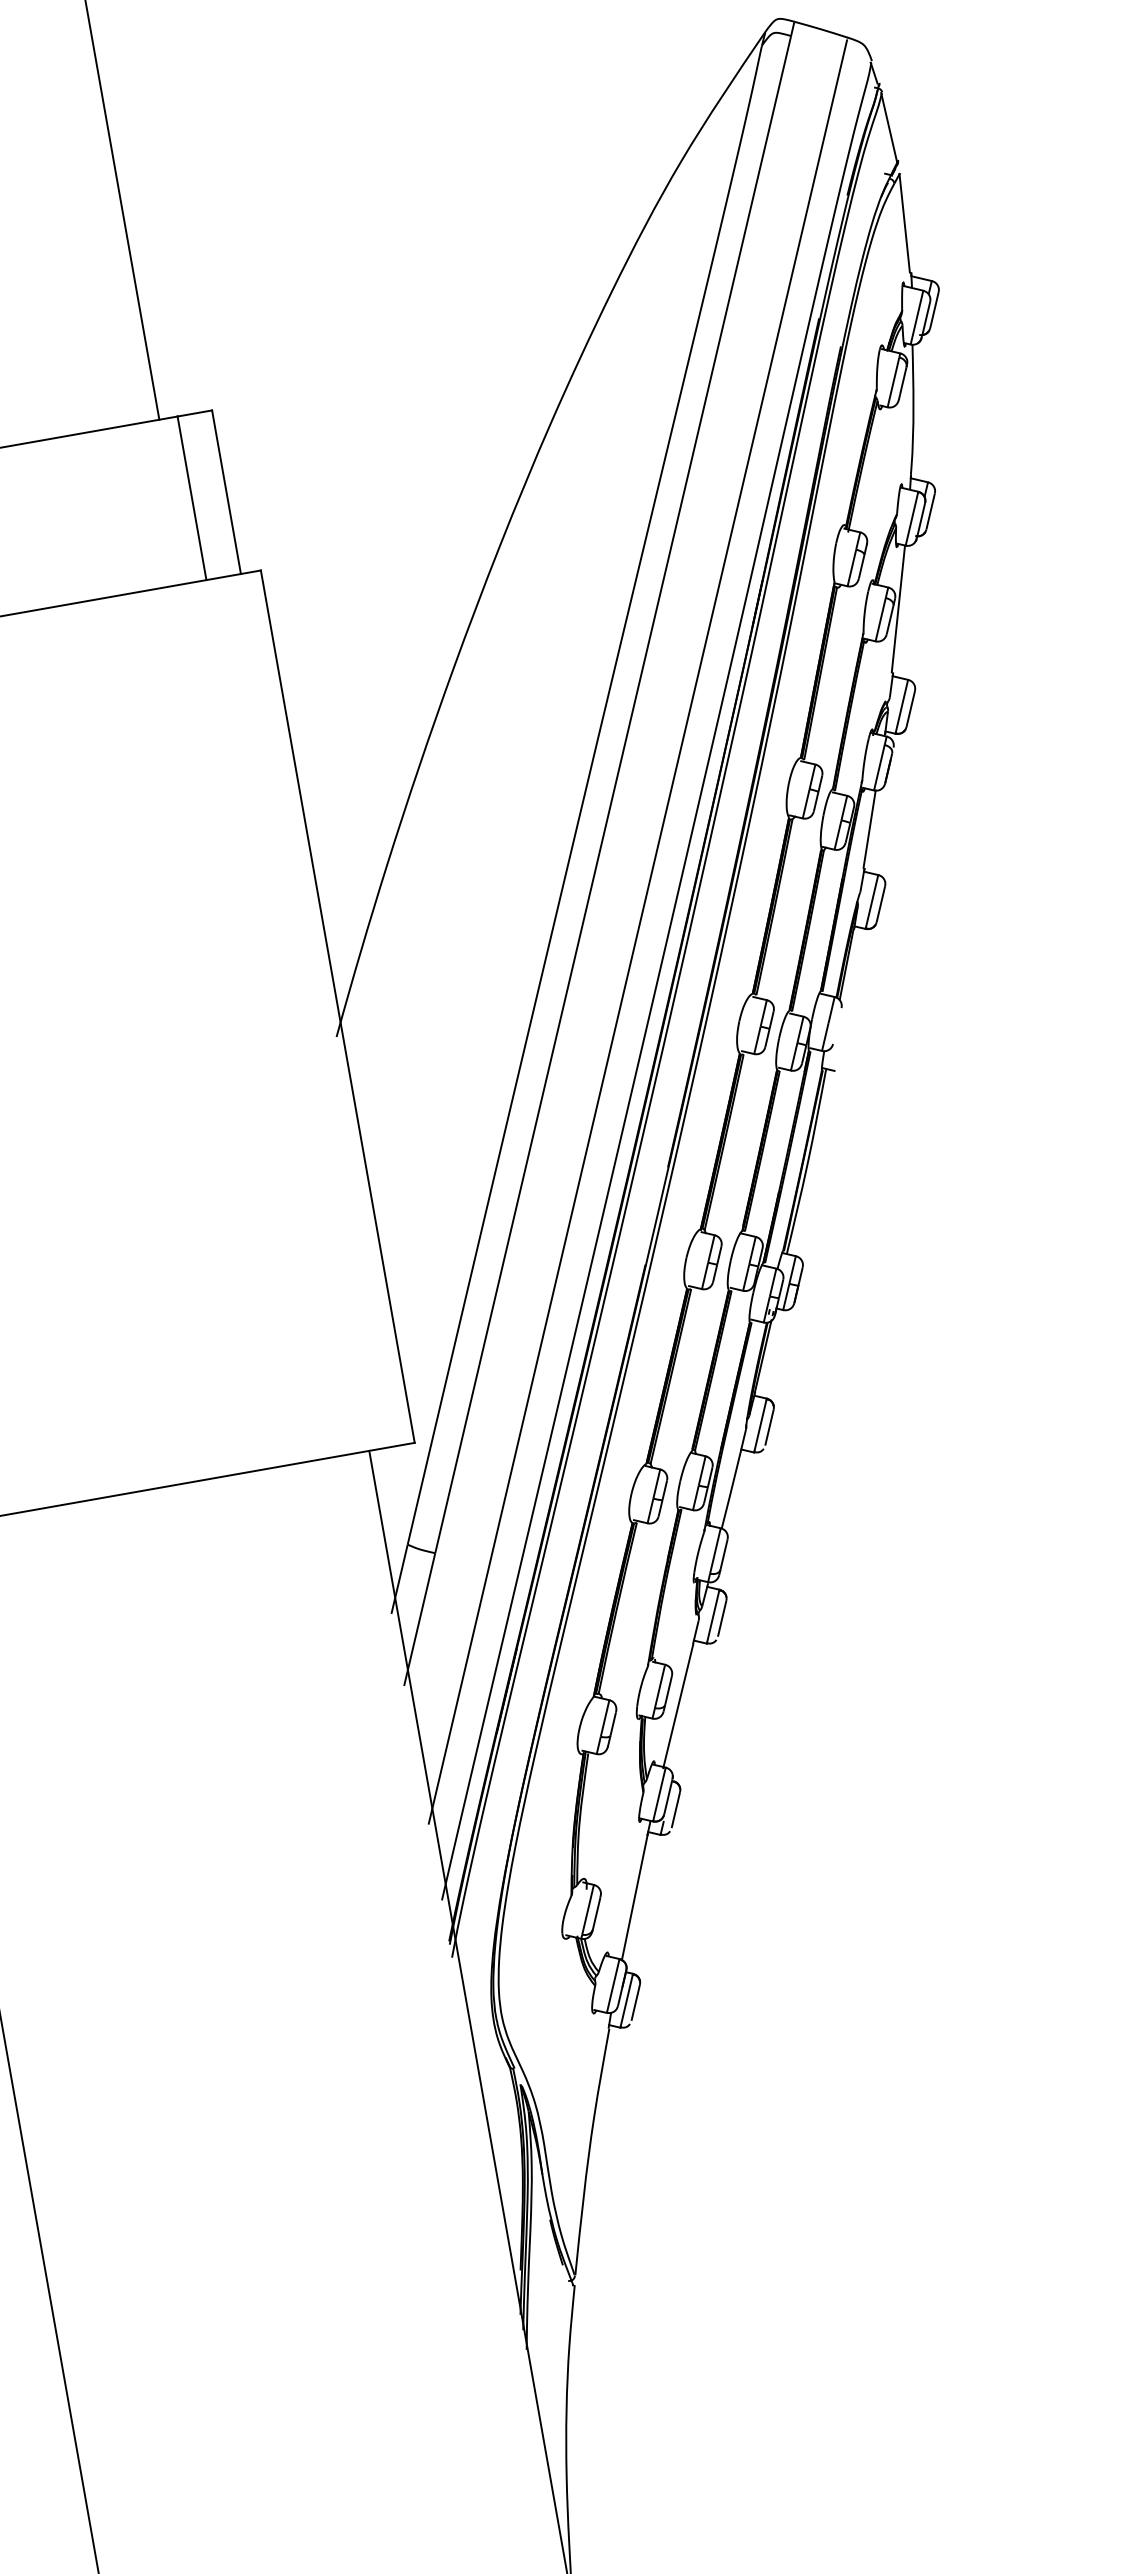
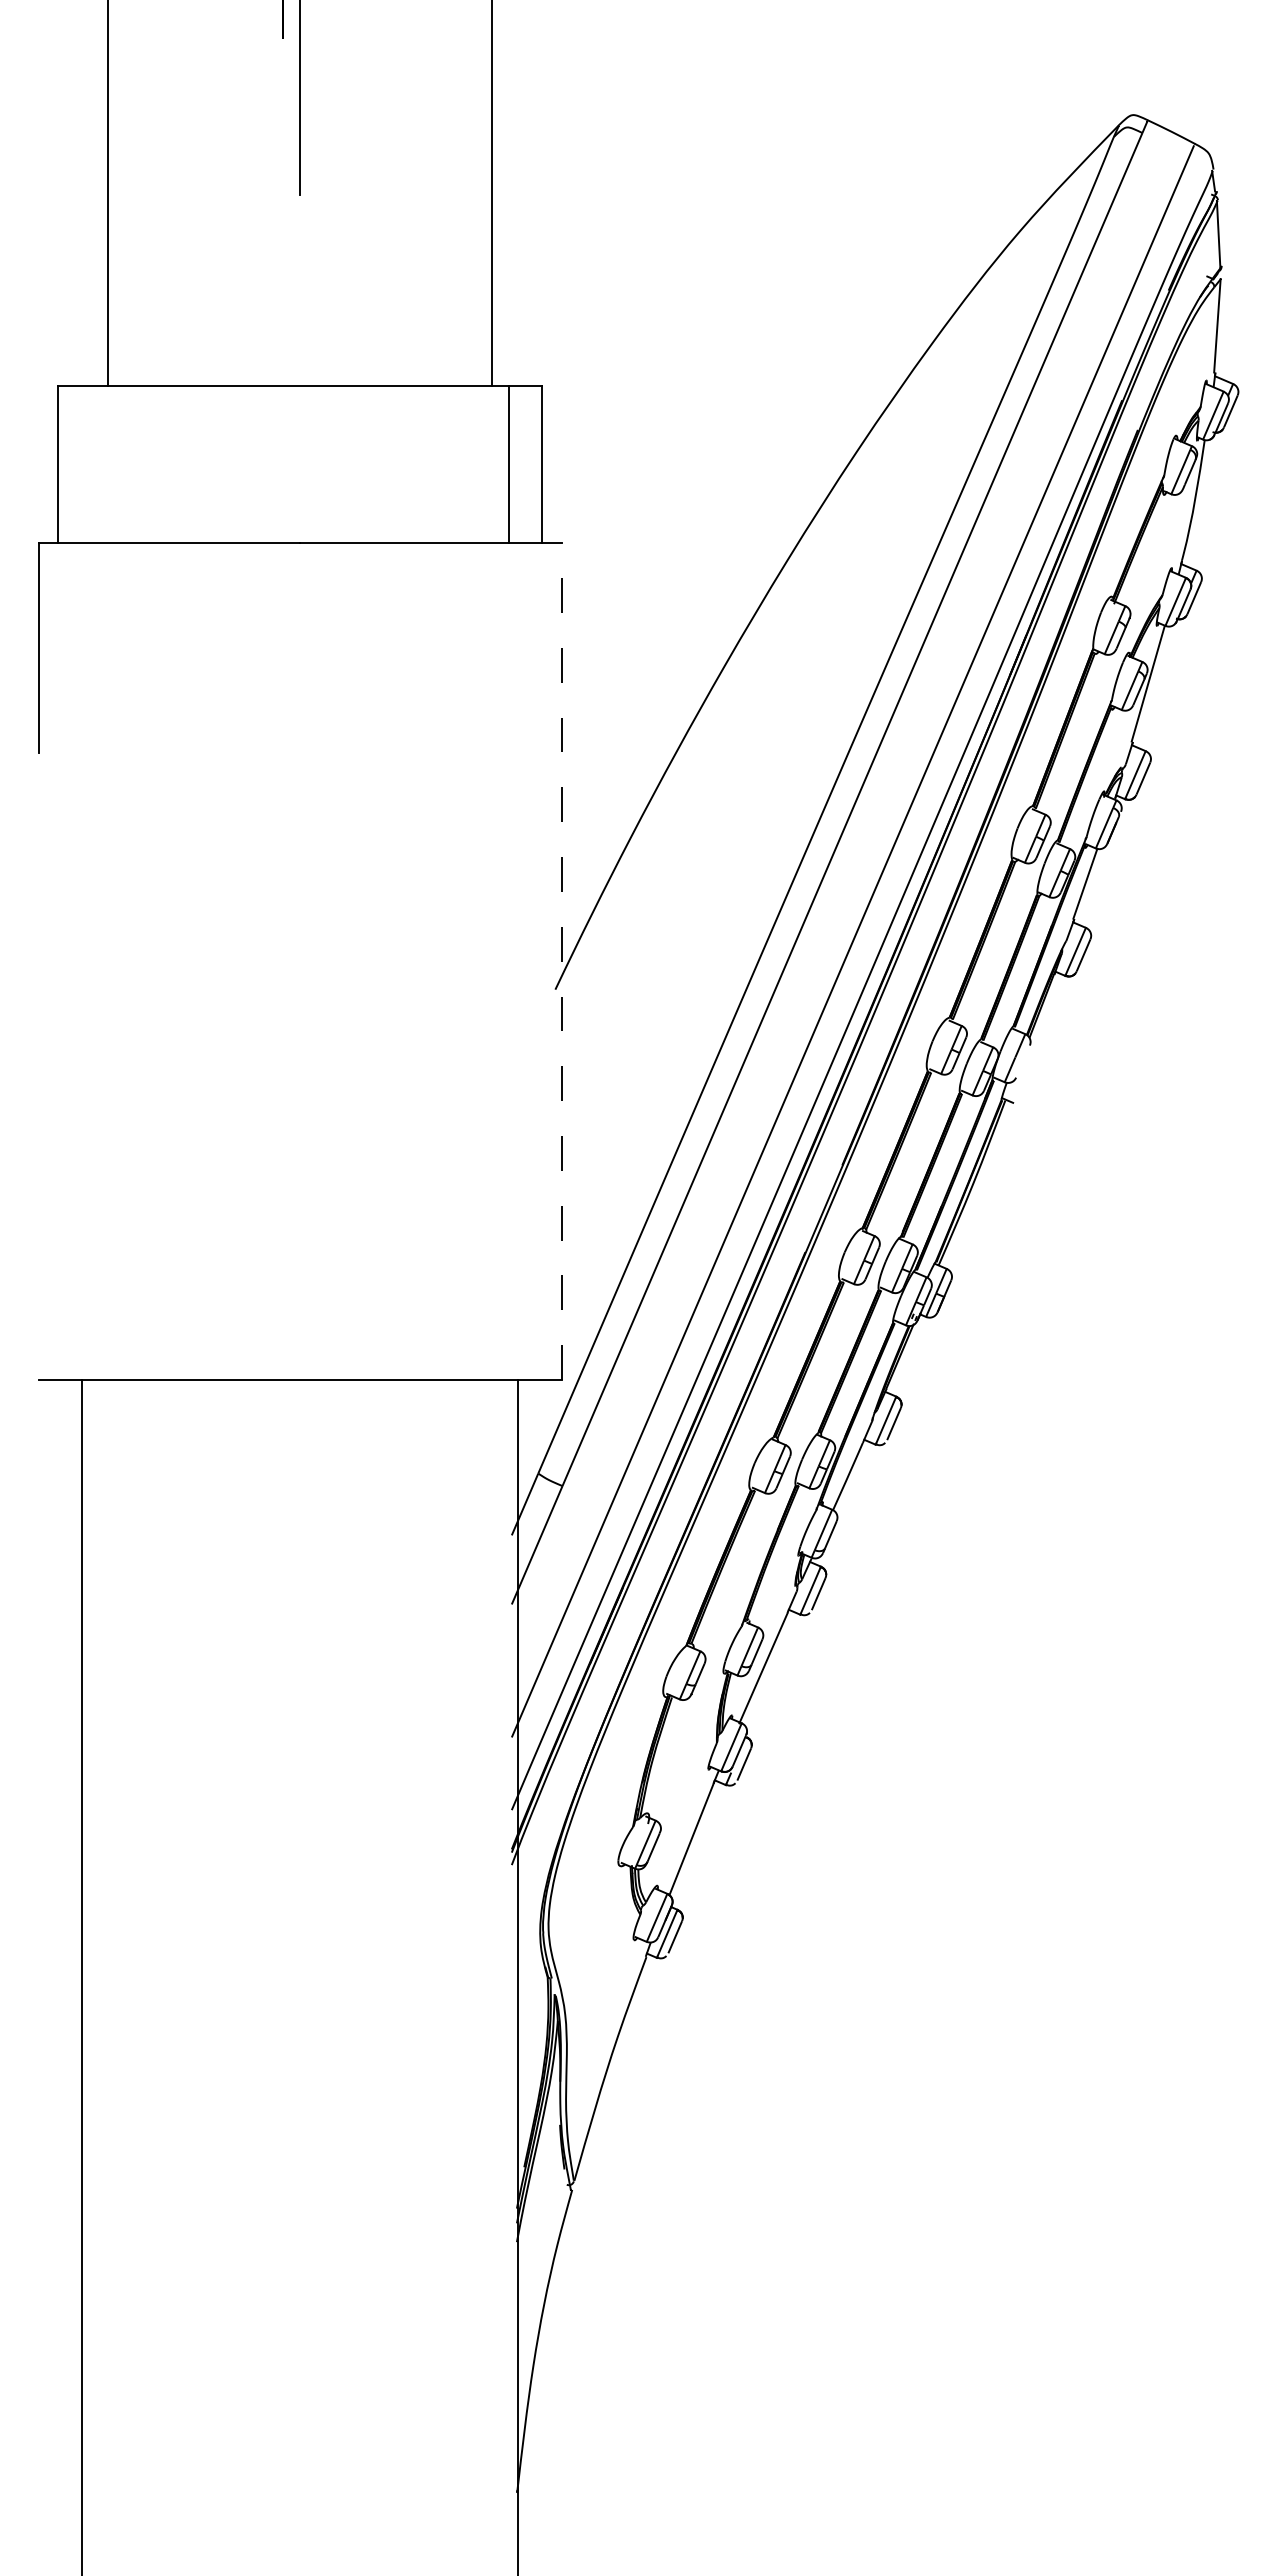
line: (337, 1006) -> (561, 961), solid -> dashed

